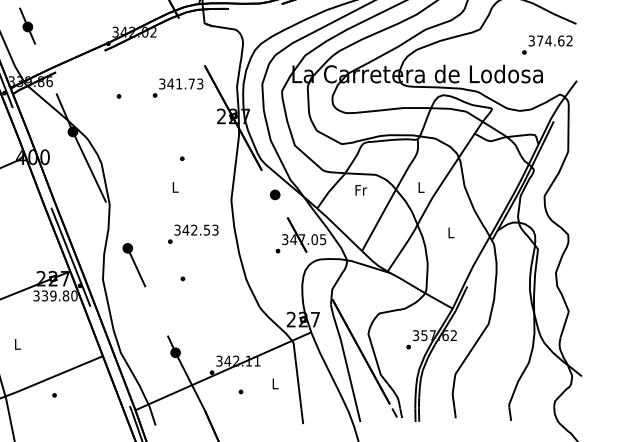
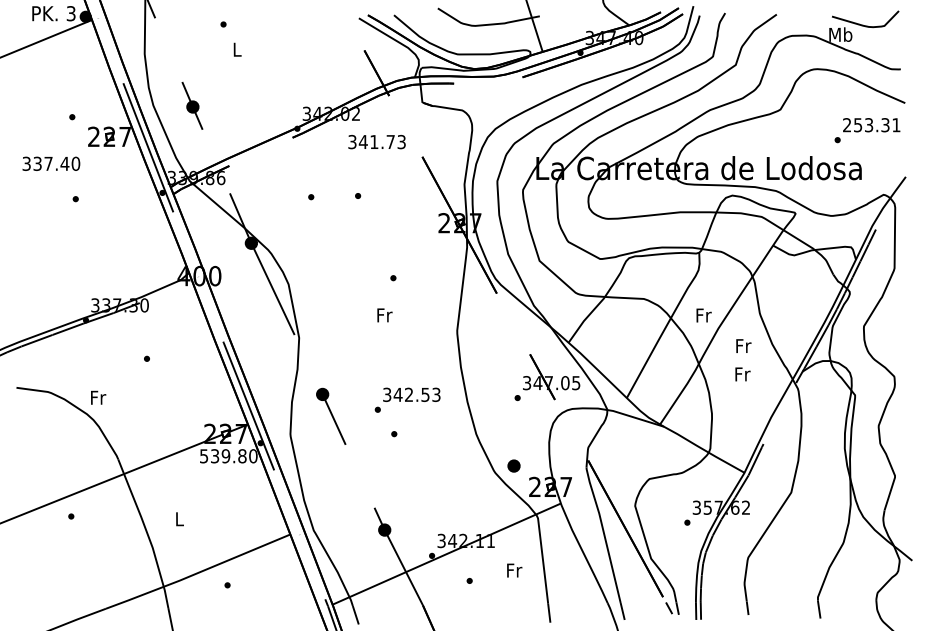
text: (550, 41) -> (871, 125), 374.62 -> 253.31
text: (180, 84) -> (376, 142), moved
text: (175, 187) -> (384, 315), L -> Fr
text: (421, 187) -> (703, 315), L -> Fr
text: (361, 189) -> (743, 345), moved
part: (274, 194) -> (513, 465), moved
text: (451, 232) -> (742, 374), L -> Fr
text: (193, 233) -> (407, 399), moved
text: (36, 295) -> (204, 455), 339.80 -> 539.80
text: (275, 383) -> (514, 570), L -> Fr

